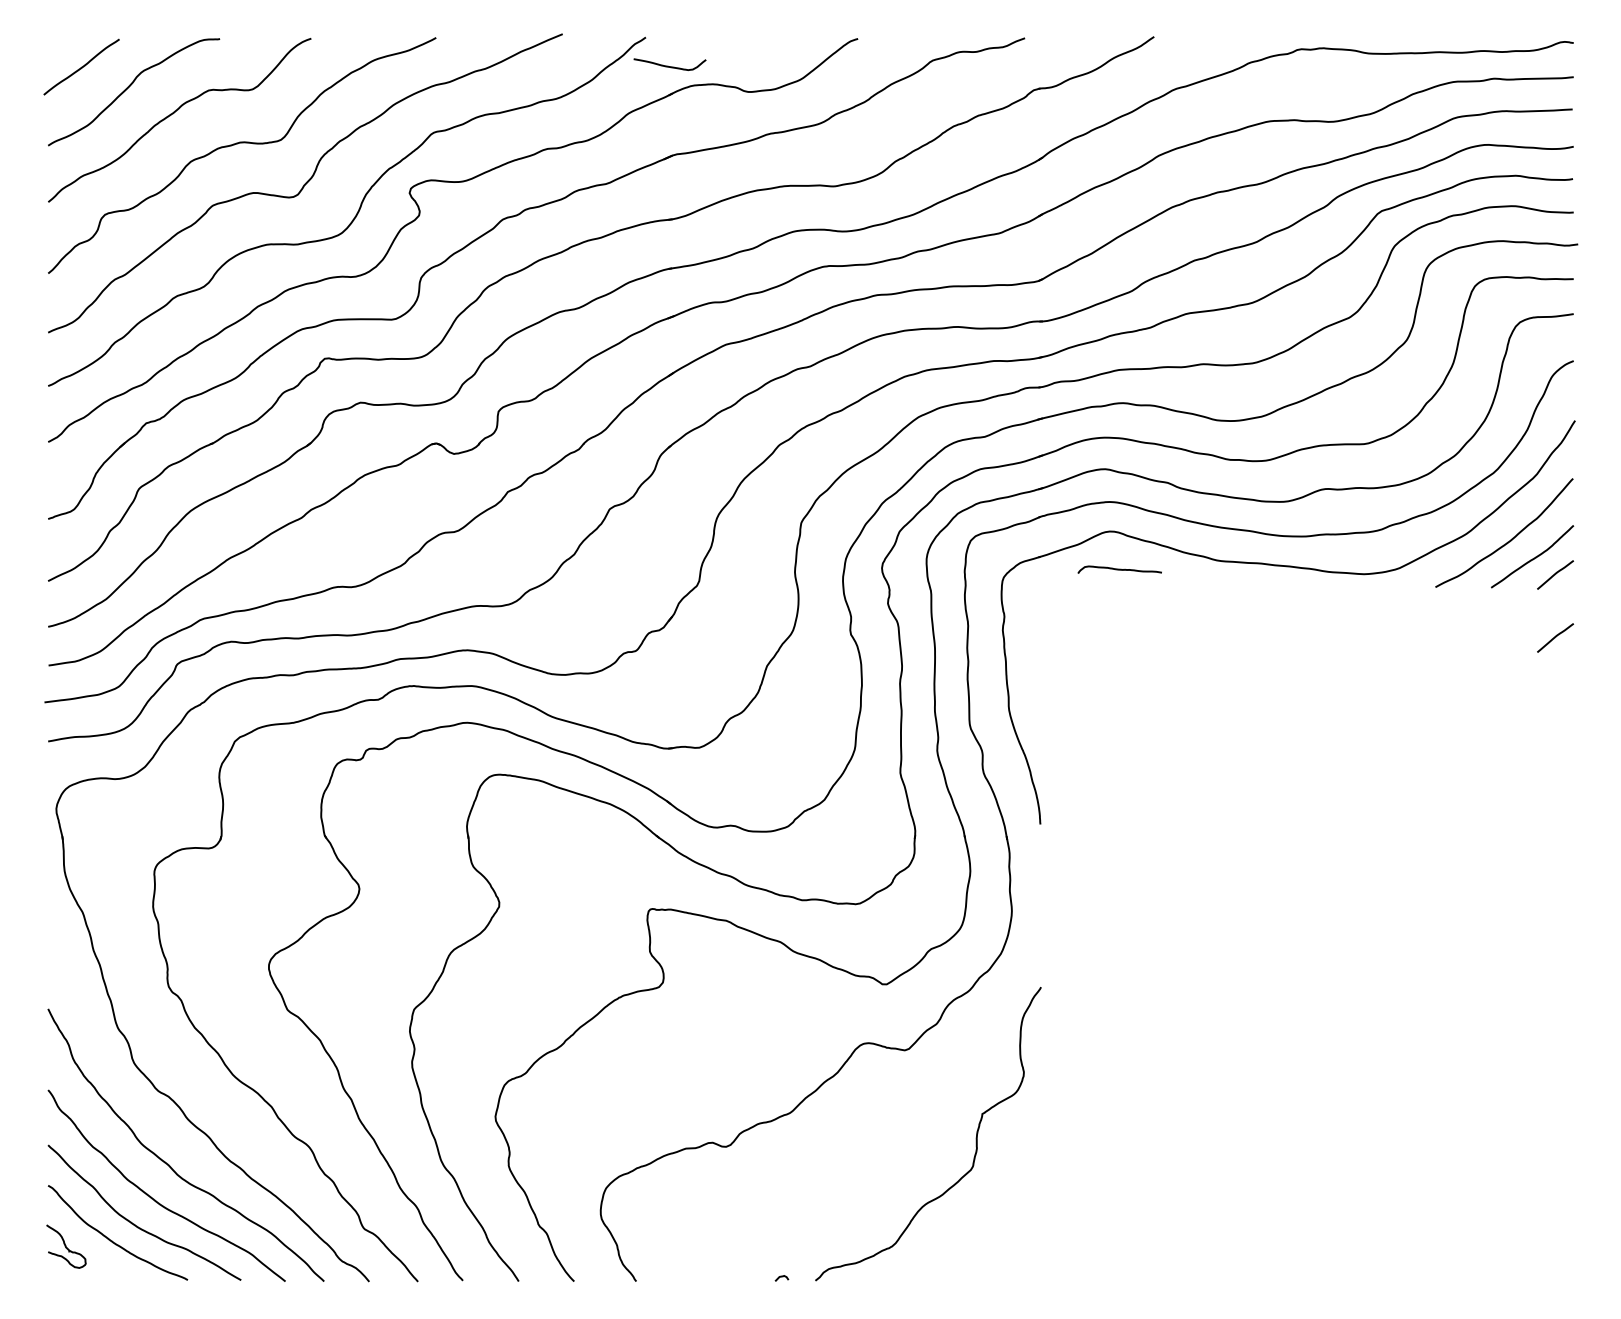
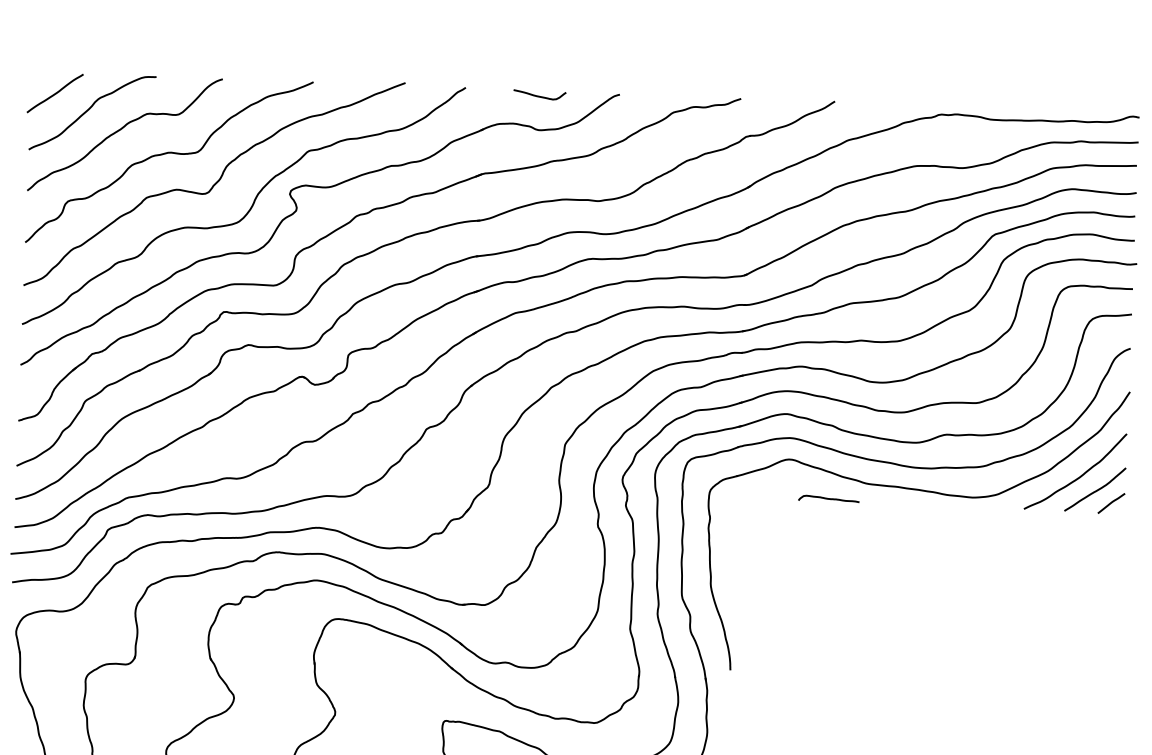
curve: (668, 65) -> (538, 95), moved
curve: (1119, 569) -> (828, 498), moved
curve: (1555, 637) -> (1109, 548), removed

